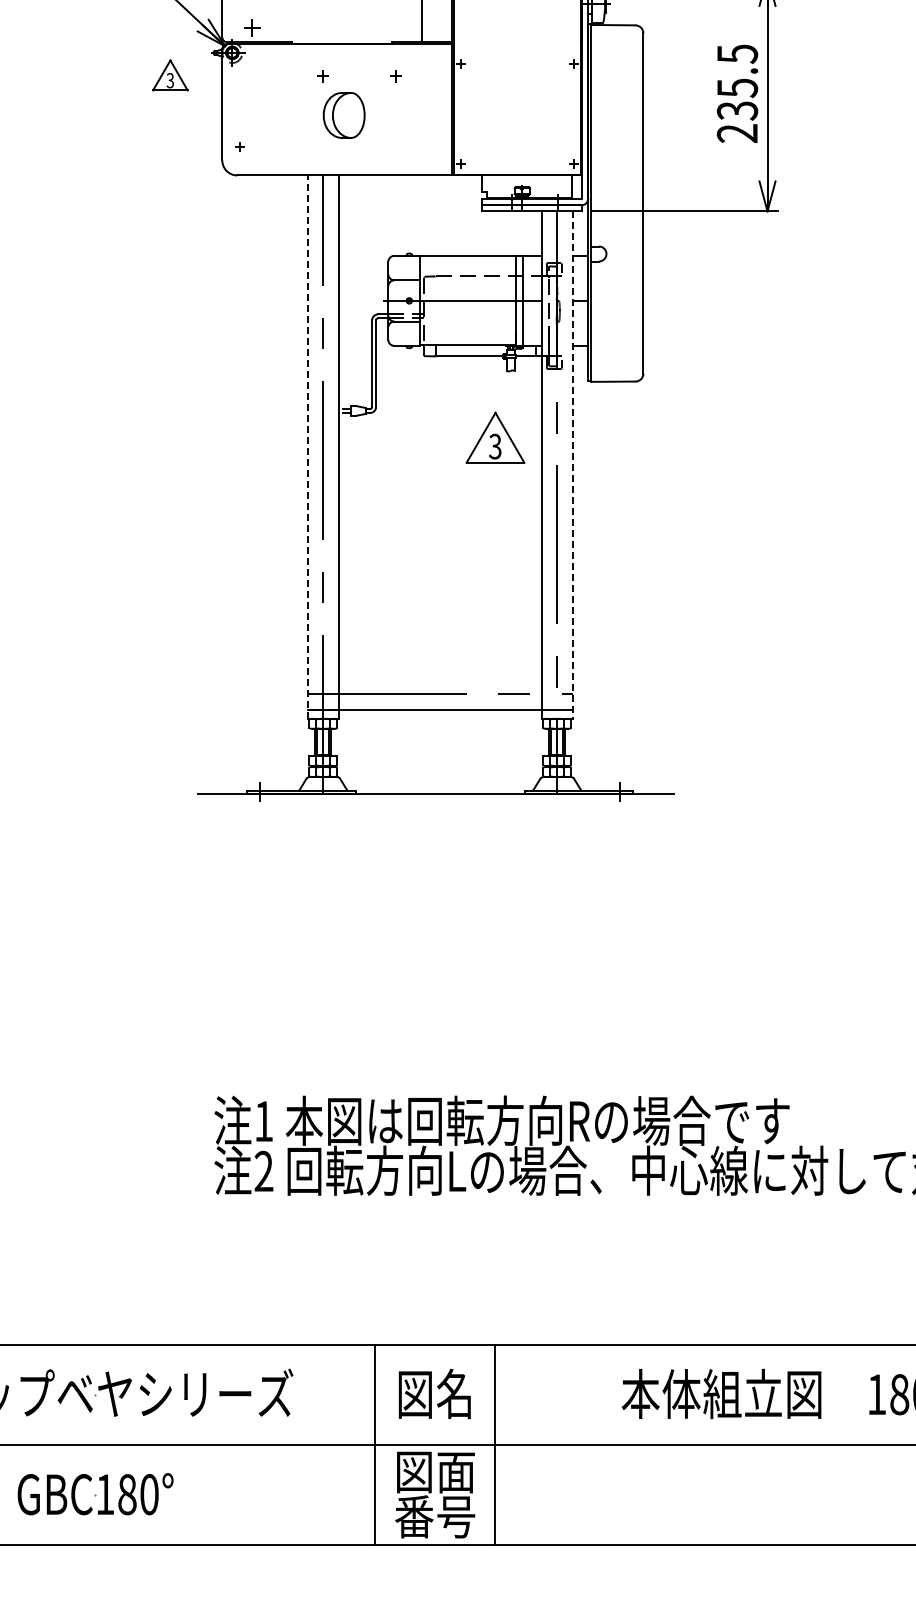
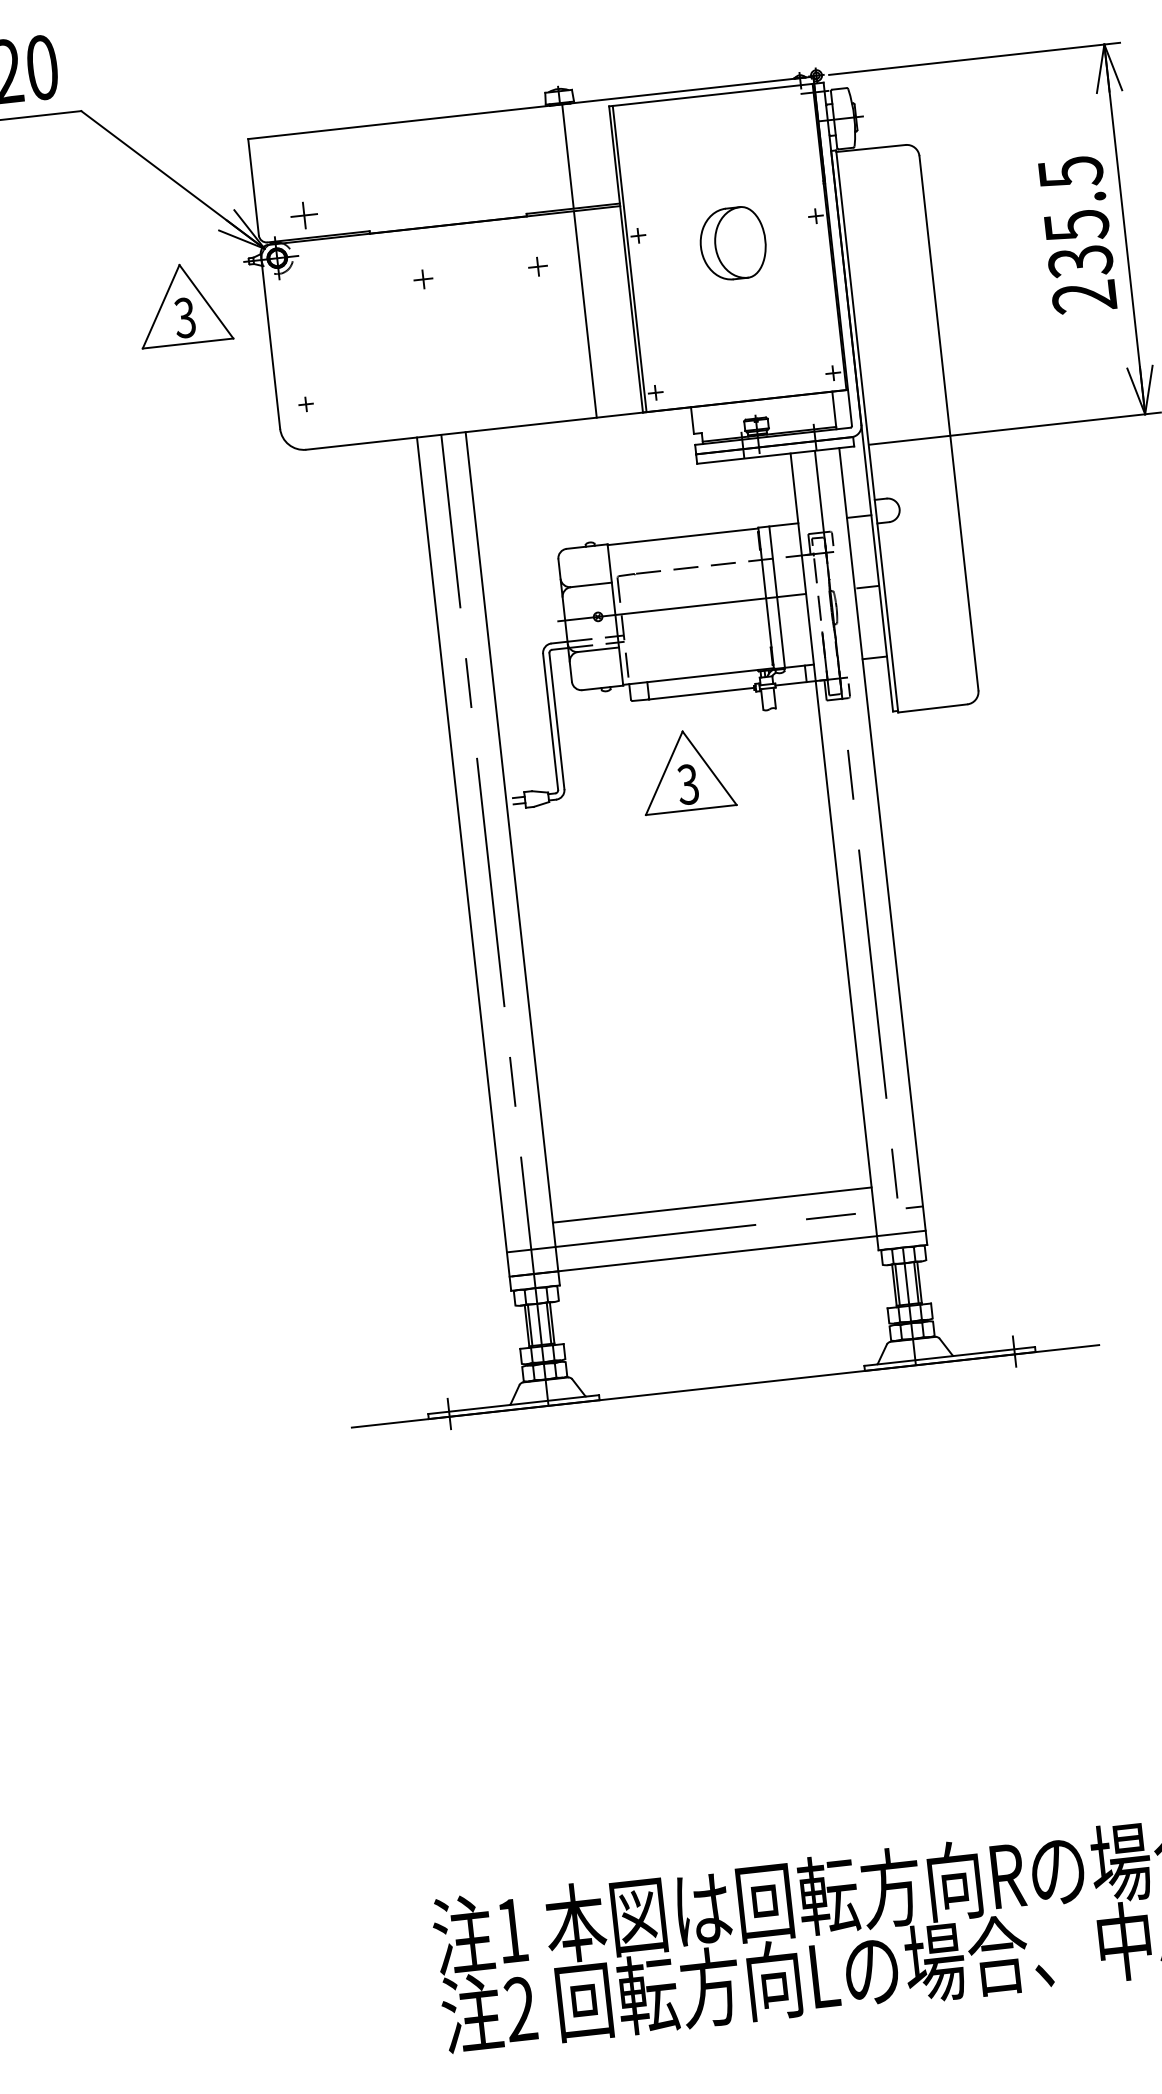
part: (170, 75) -> (184, 304), size x1.67
line: (422, 109) -> (585, 314), added
part: (343, 115) -> (732, 243), moved
part: (495, 437) -> (686, 770), moved
line: (307, 447) -> (463, 864), dashed -> solid
line: (572, 465) -> (882, 847), dashed -> solid
line: (439, 678) -> (711, 1204), added

